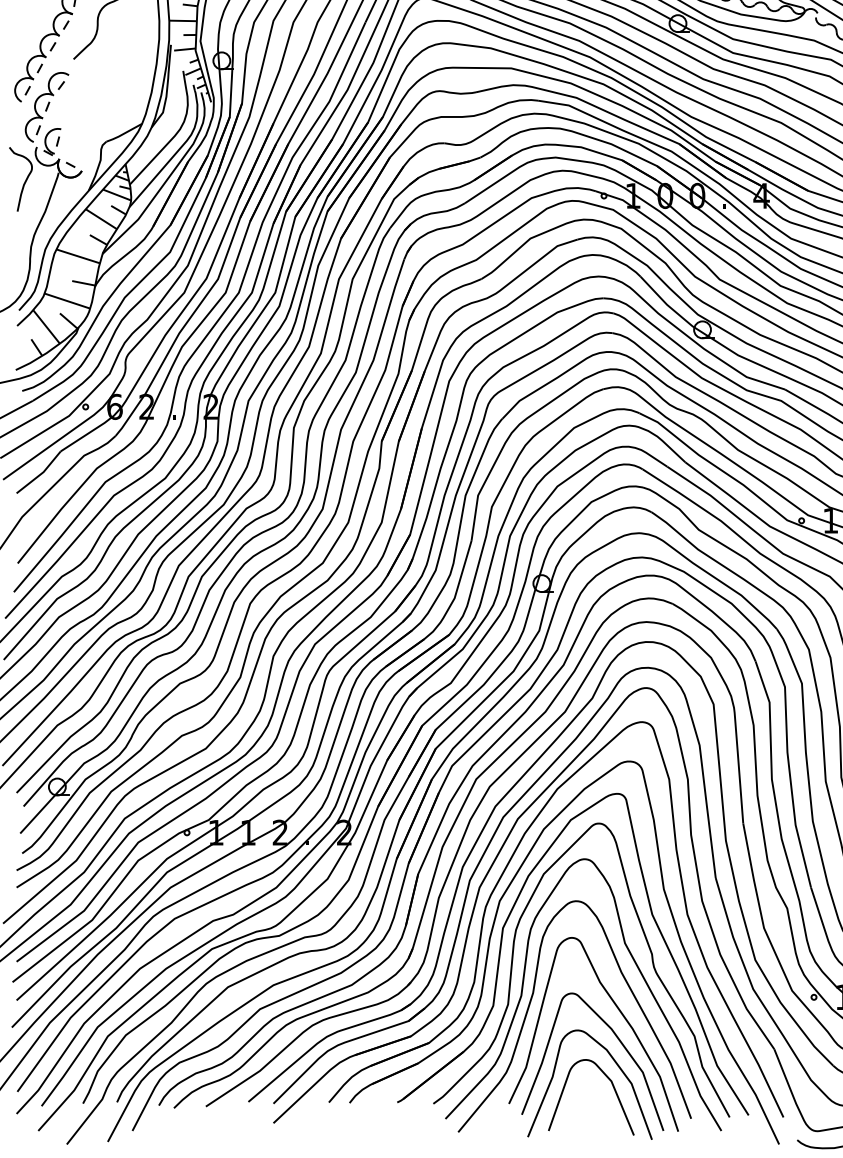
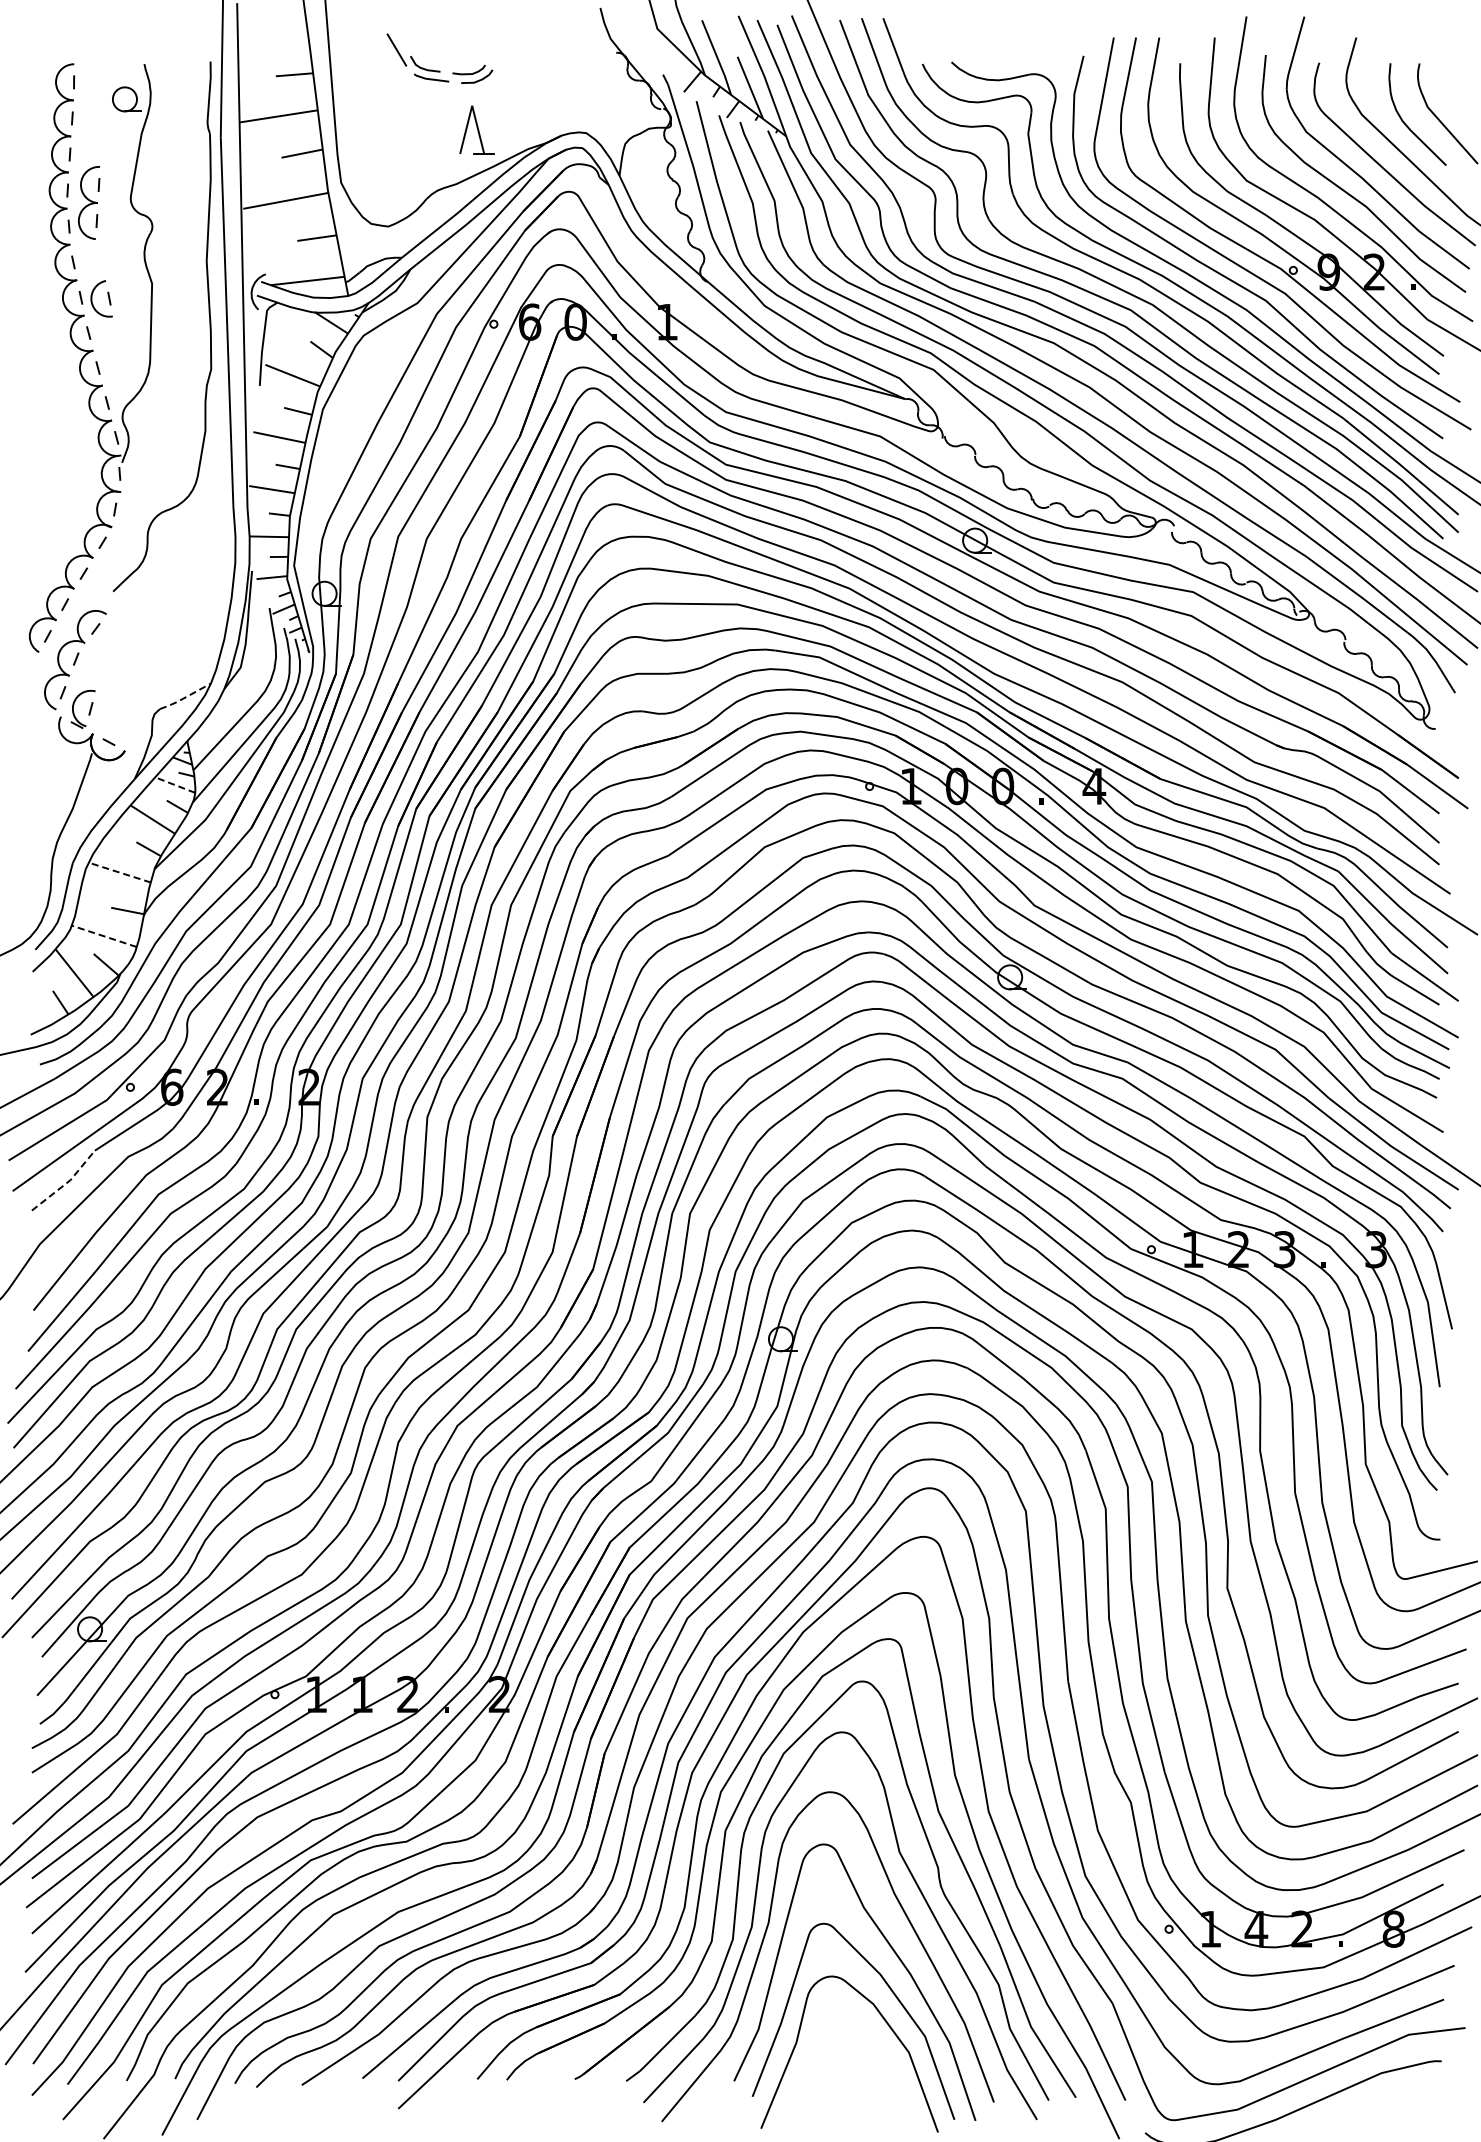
line: (123, 134) -> (184, 698), solid -> dashed
curve: (24, 181) -> (43, 766), removed
line: (117, 195) -> (175, 785), solid -> dashed
line: (78, 256) -> (119, 872), solid -> dashed
line: (66, 301) -> (103, 936), solid -> dashed
line: (40, 474) -> (66, 1183), solid -> dashed
curve: (613, 1087) -> (882, 2057), removed

